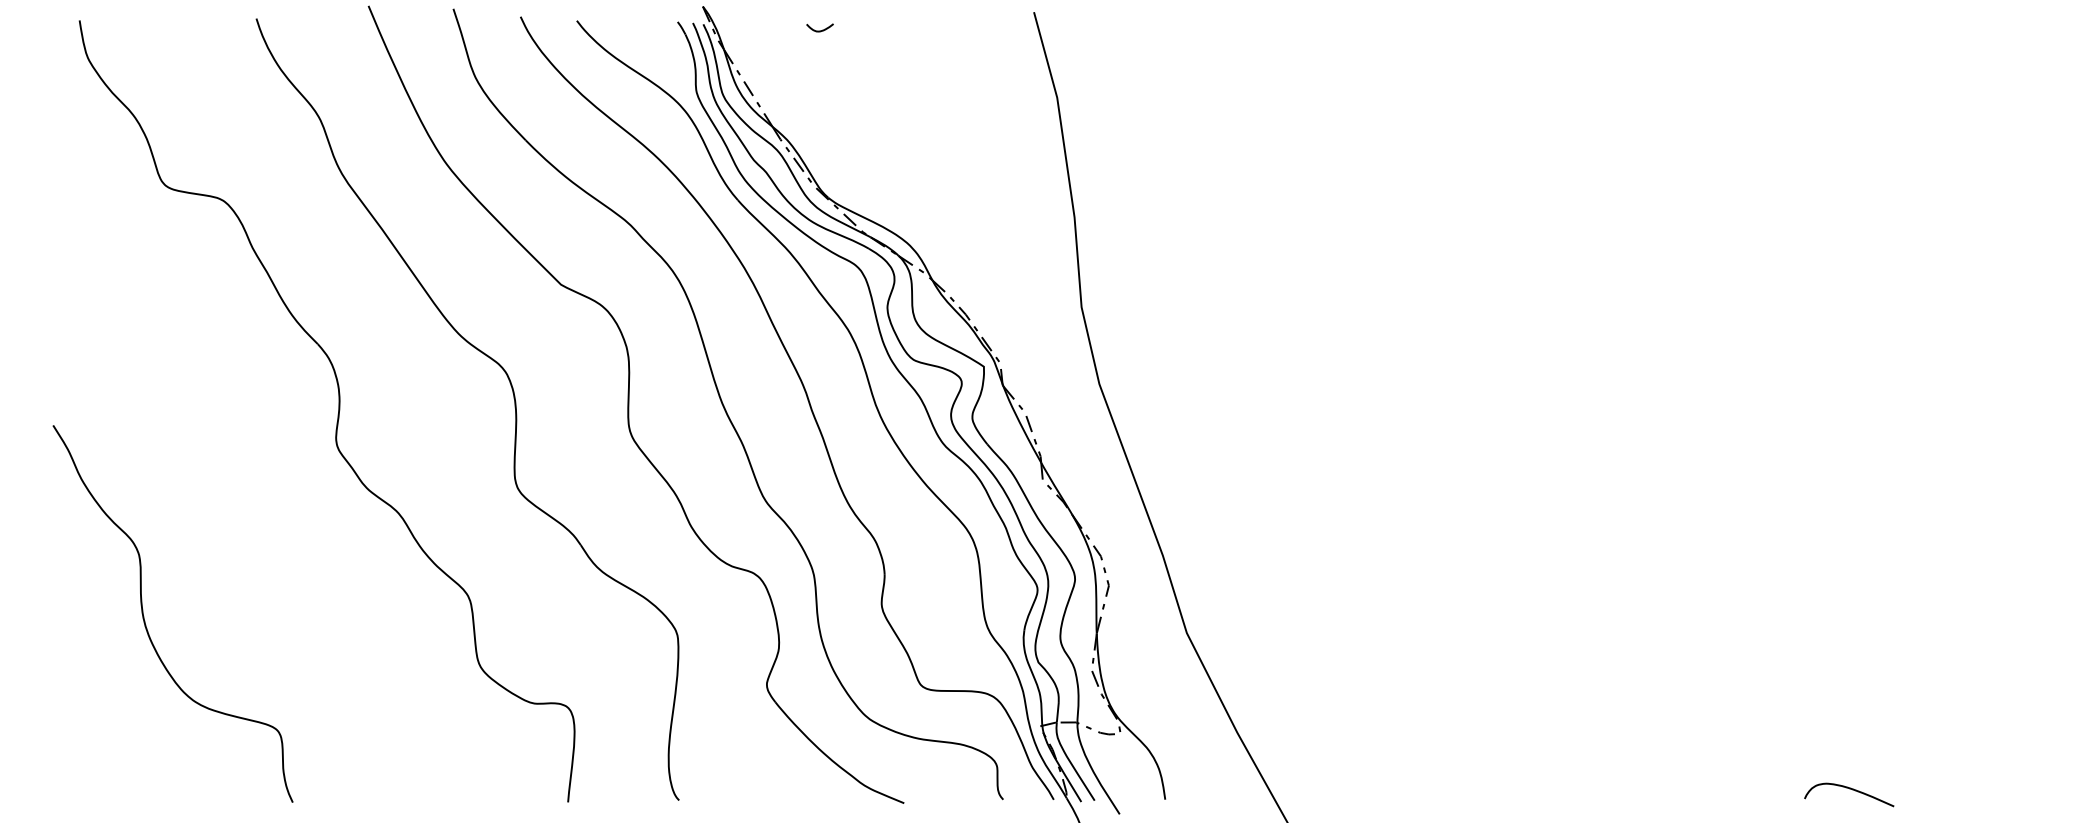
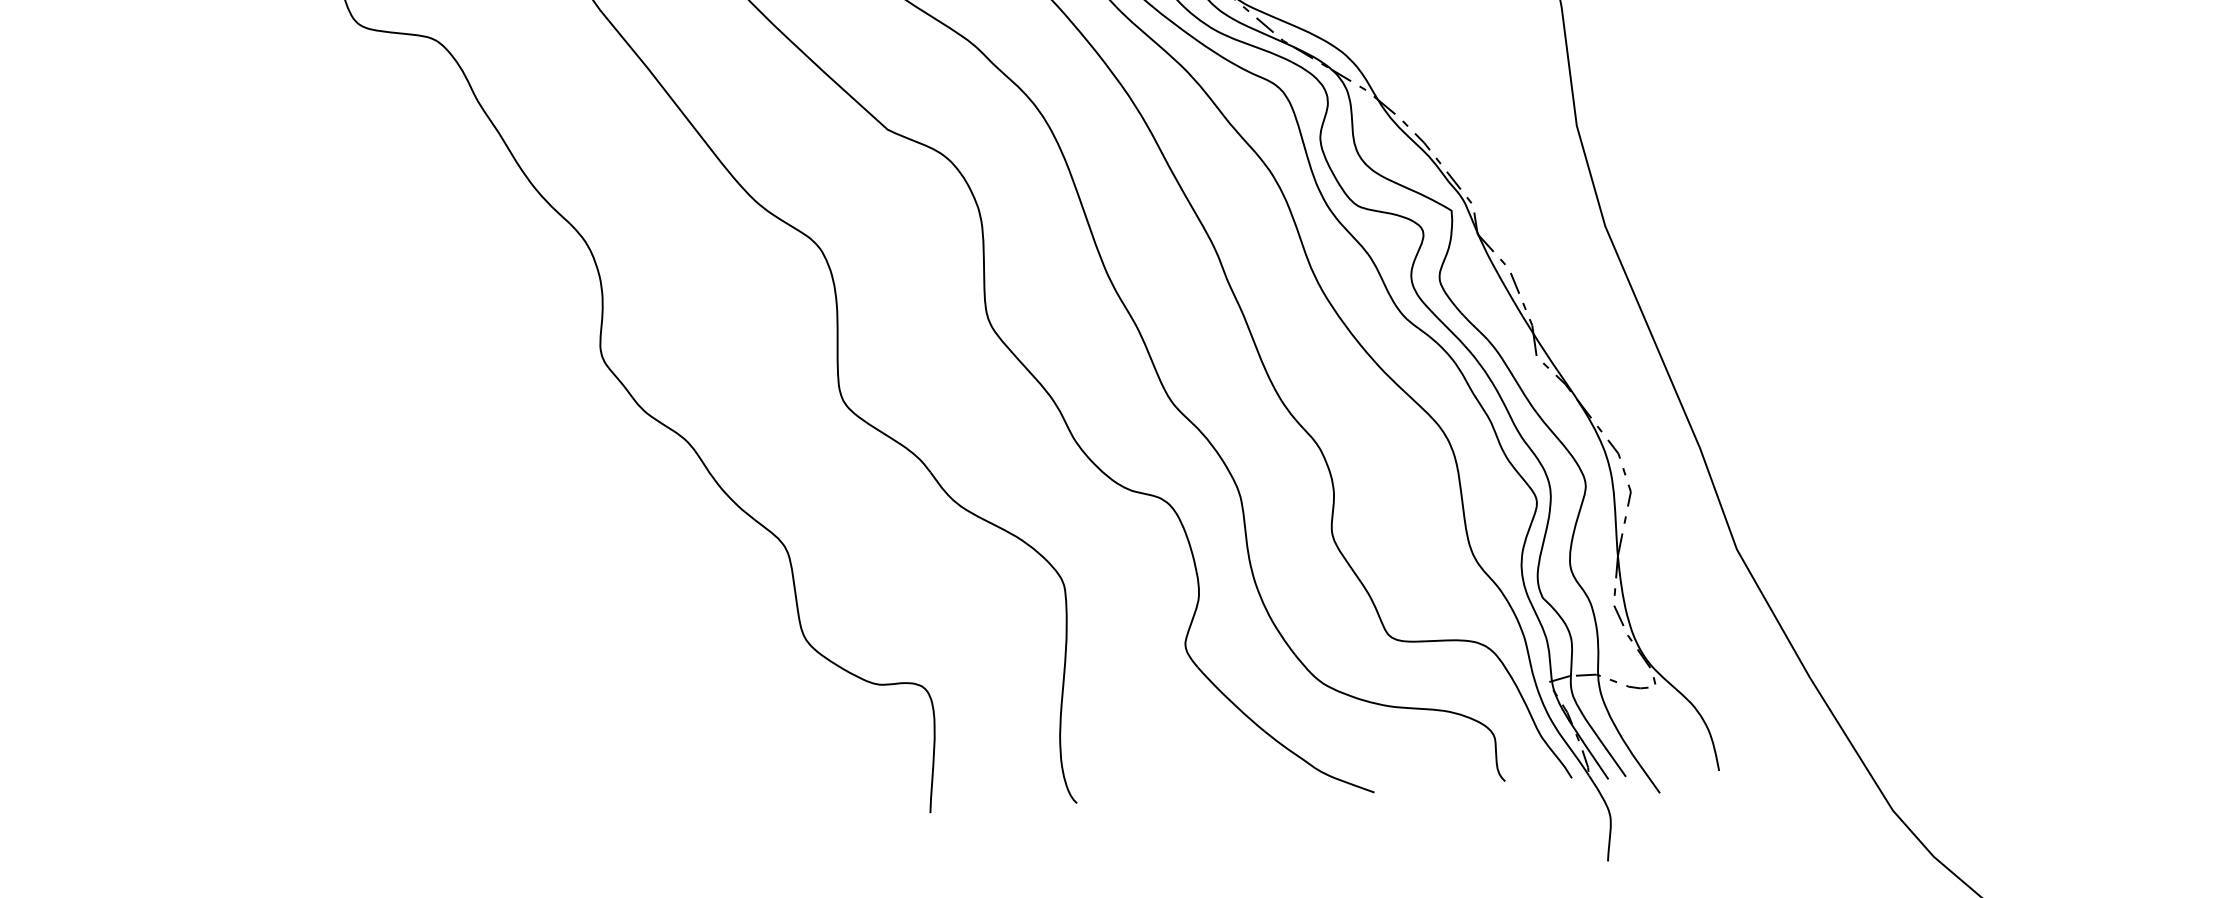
curve: (145, 620) -> (360, 600), removed

